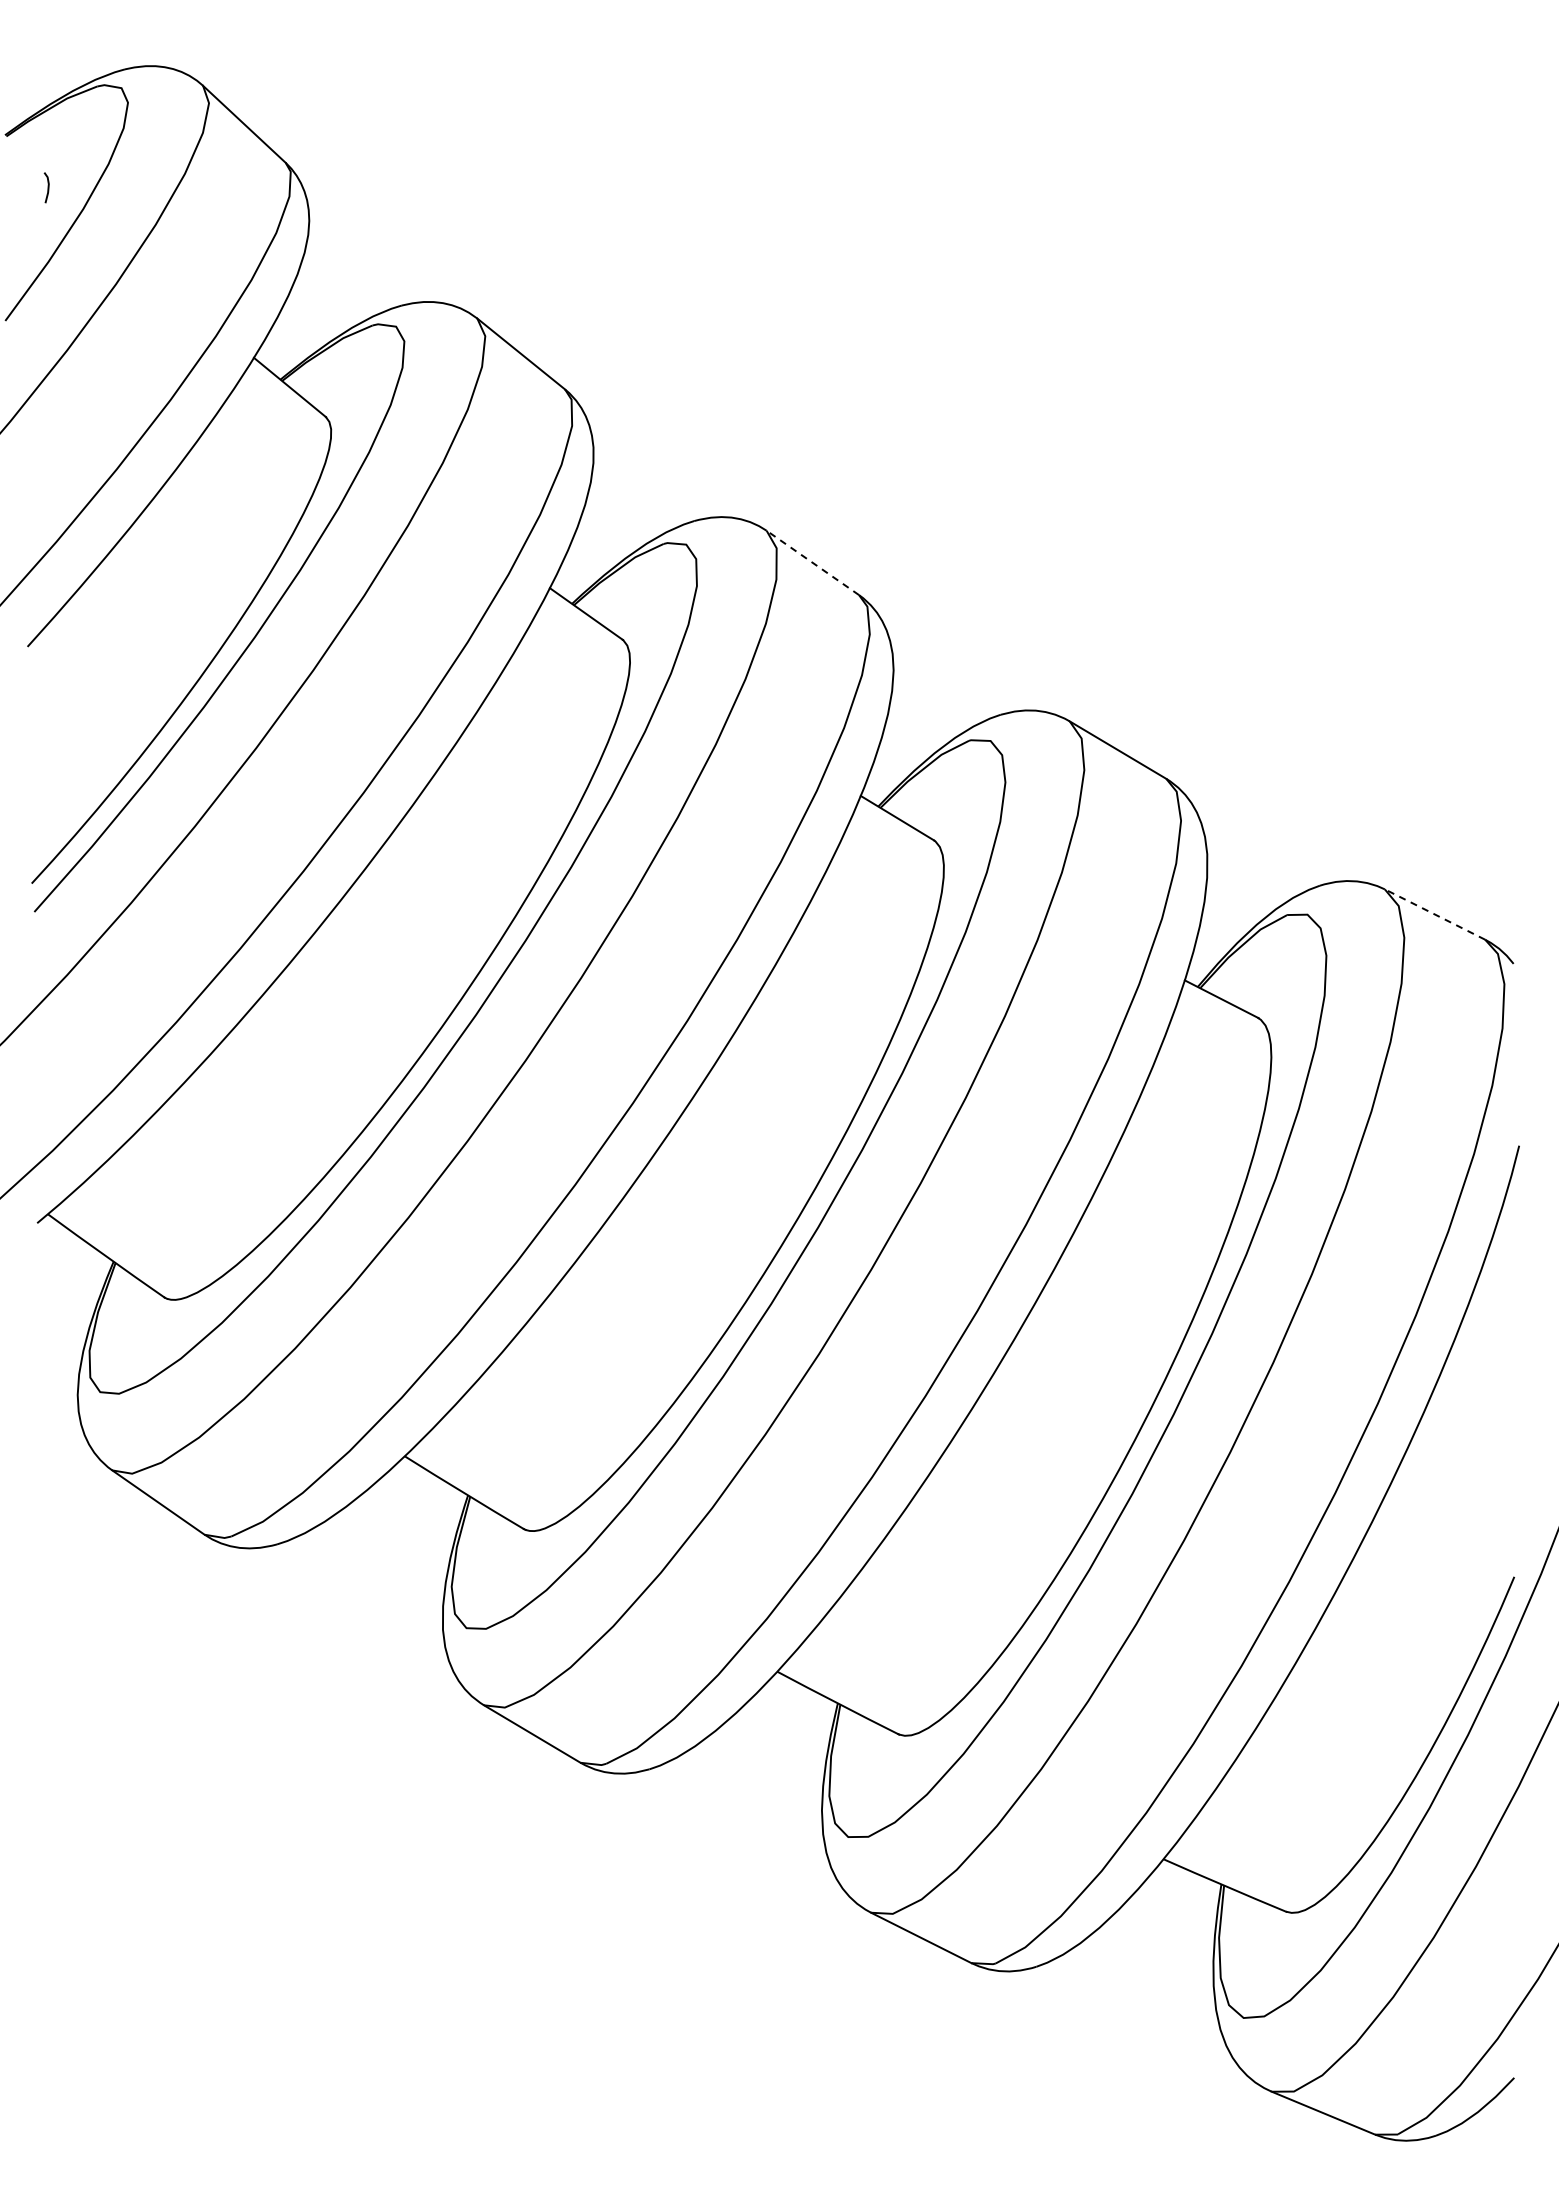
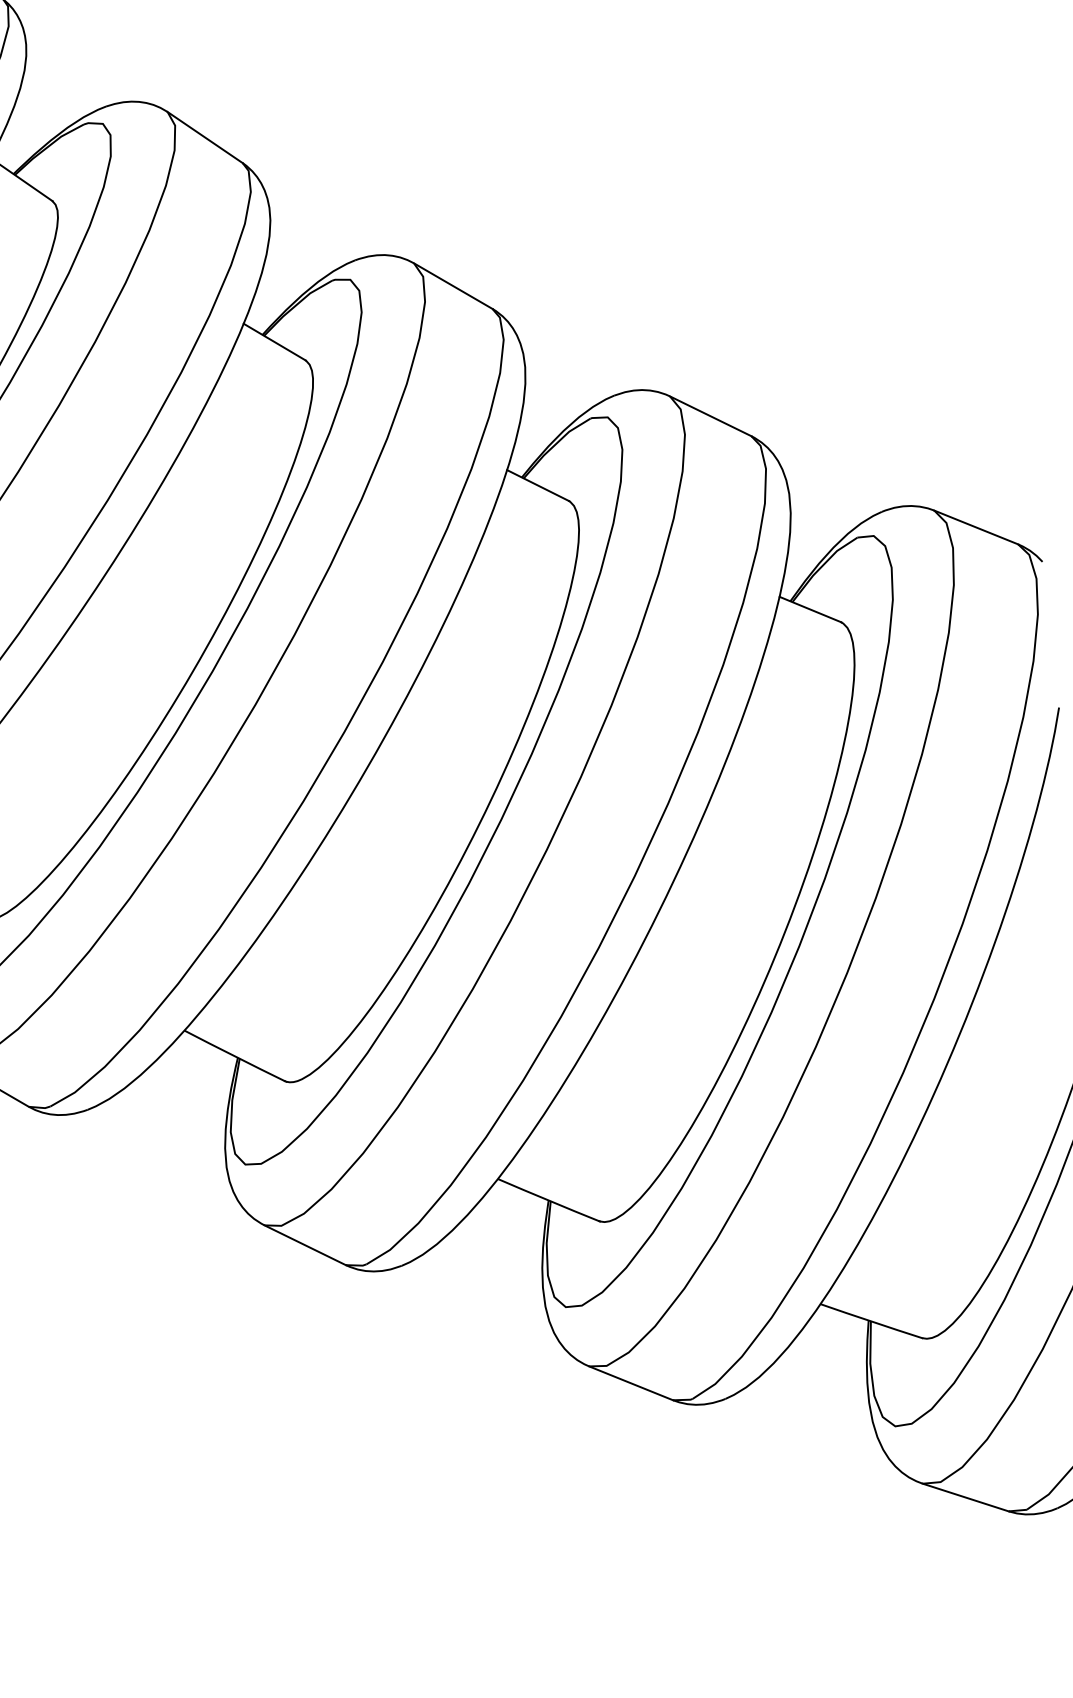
line: (812, 562) -> (452, 285), dashed -> solid
line: (1434, 914) -> (975, 527), dashed -> solid

